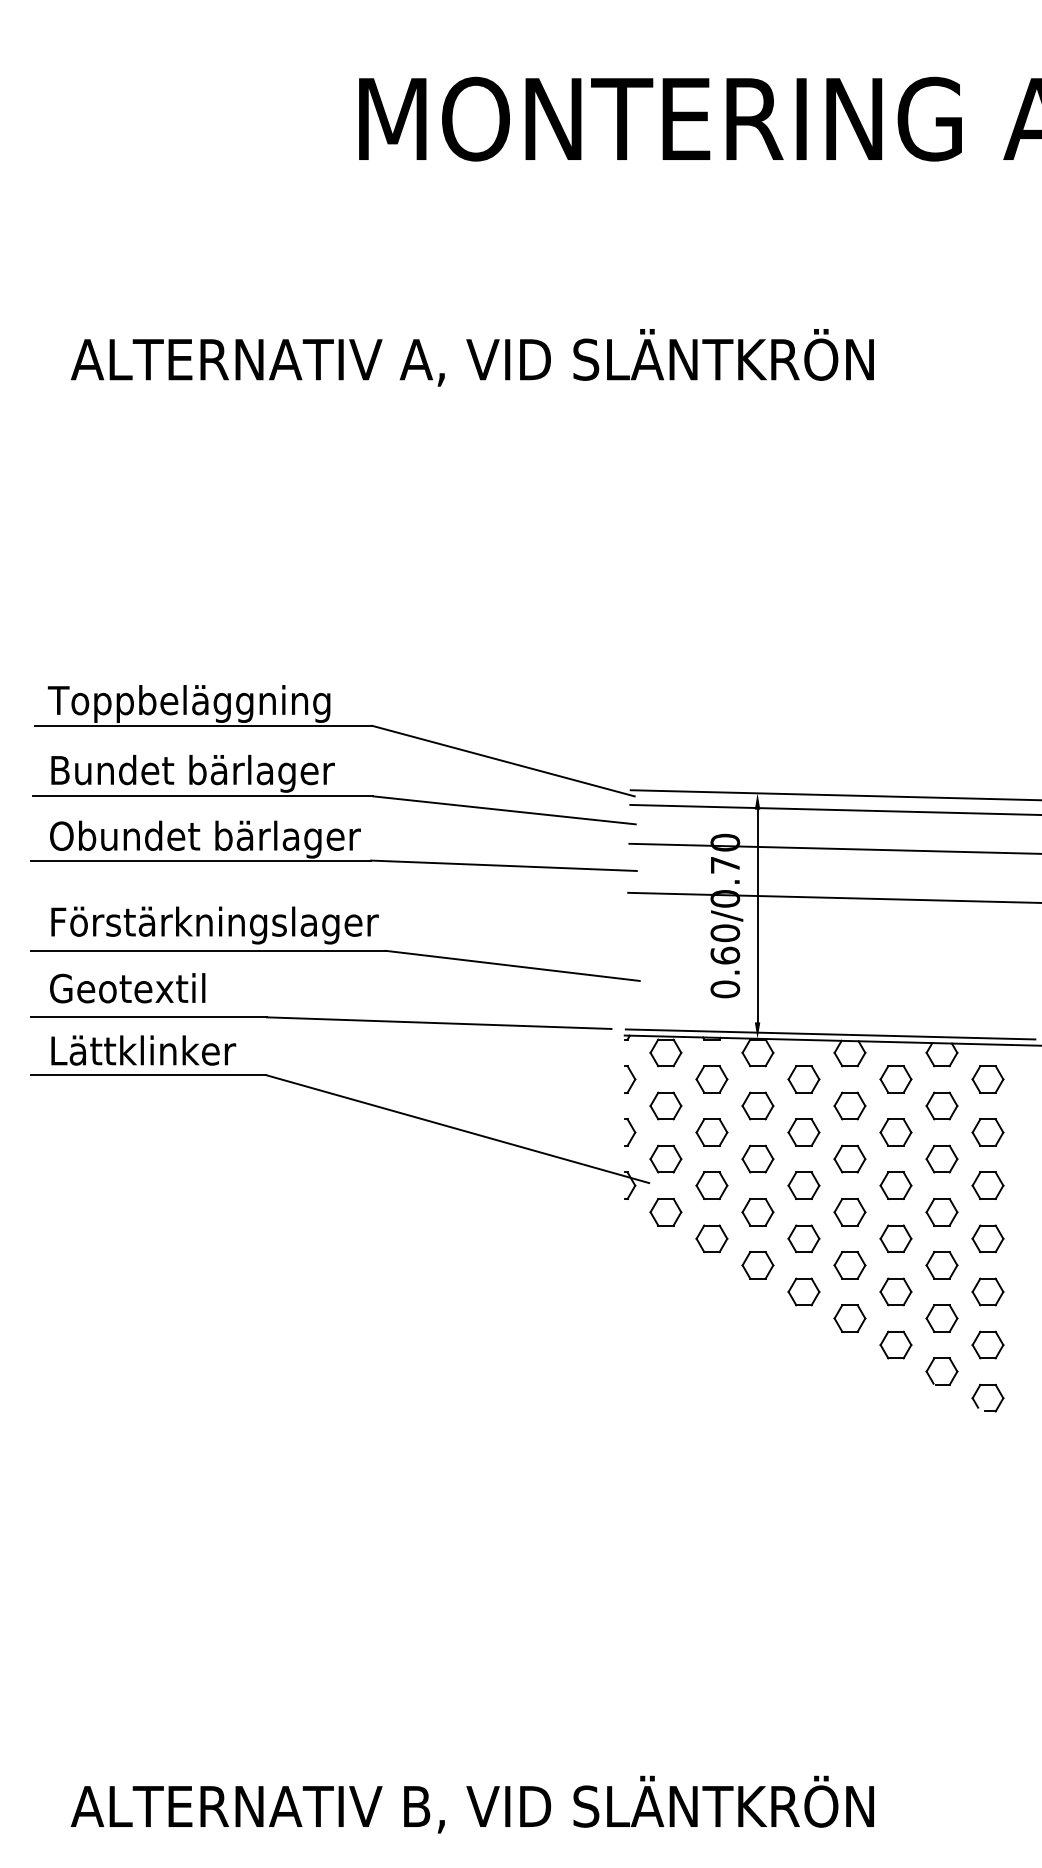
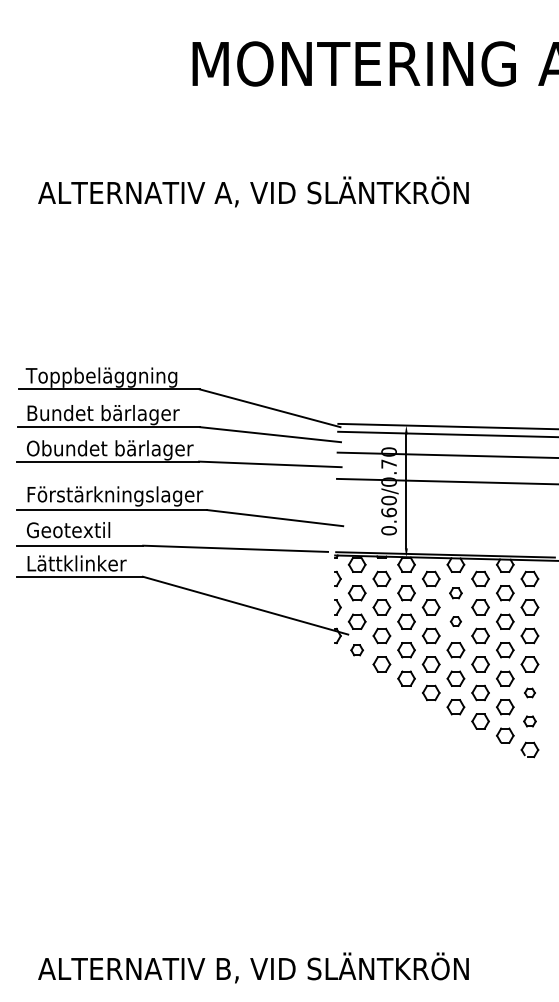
part: (849, 1106) -> (455, 593), size x0.7
part: (849, 1158) -> (455, 621), size x0.6
part: (664, 1212) -> (356, 650), size x0.7
part: (987, 1291) -> (529, 692), size x0.6
part: (987, 1345) -> (529, 721), size x0.7

